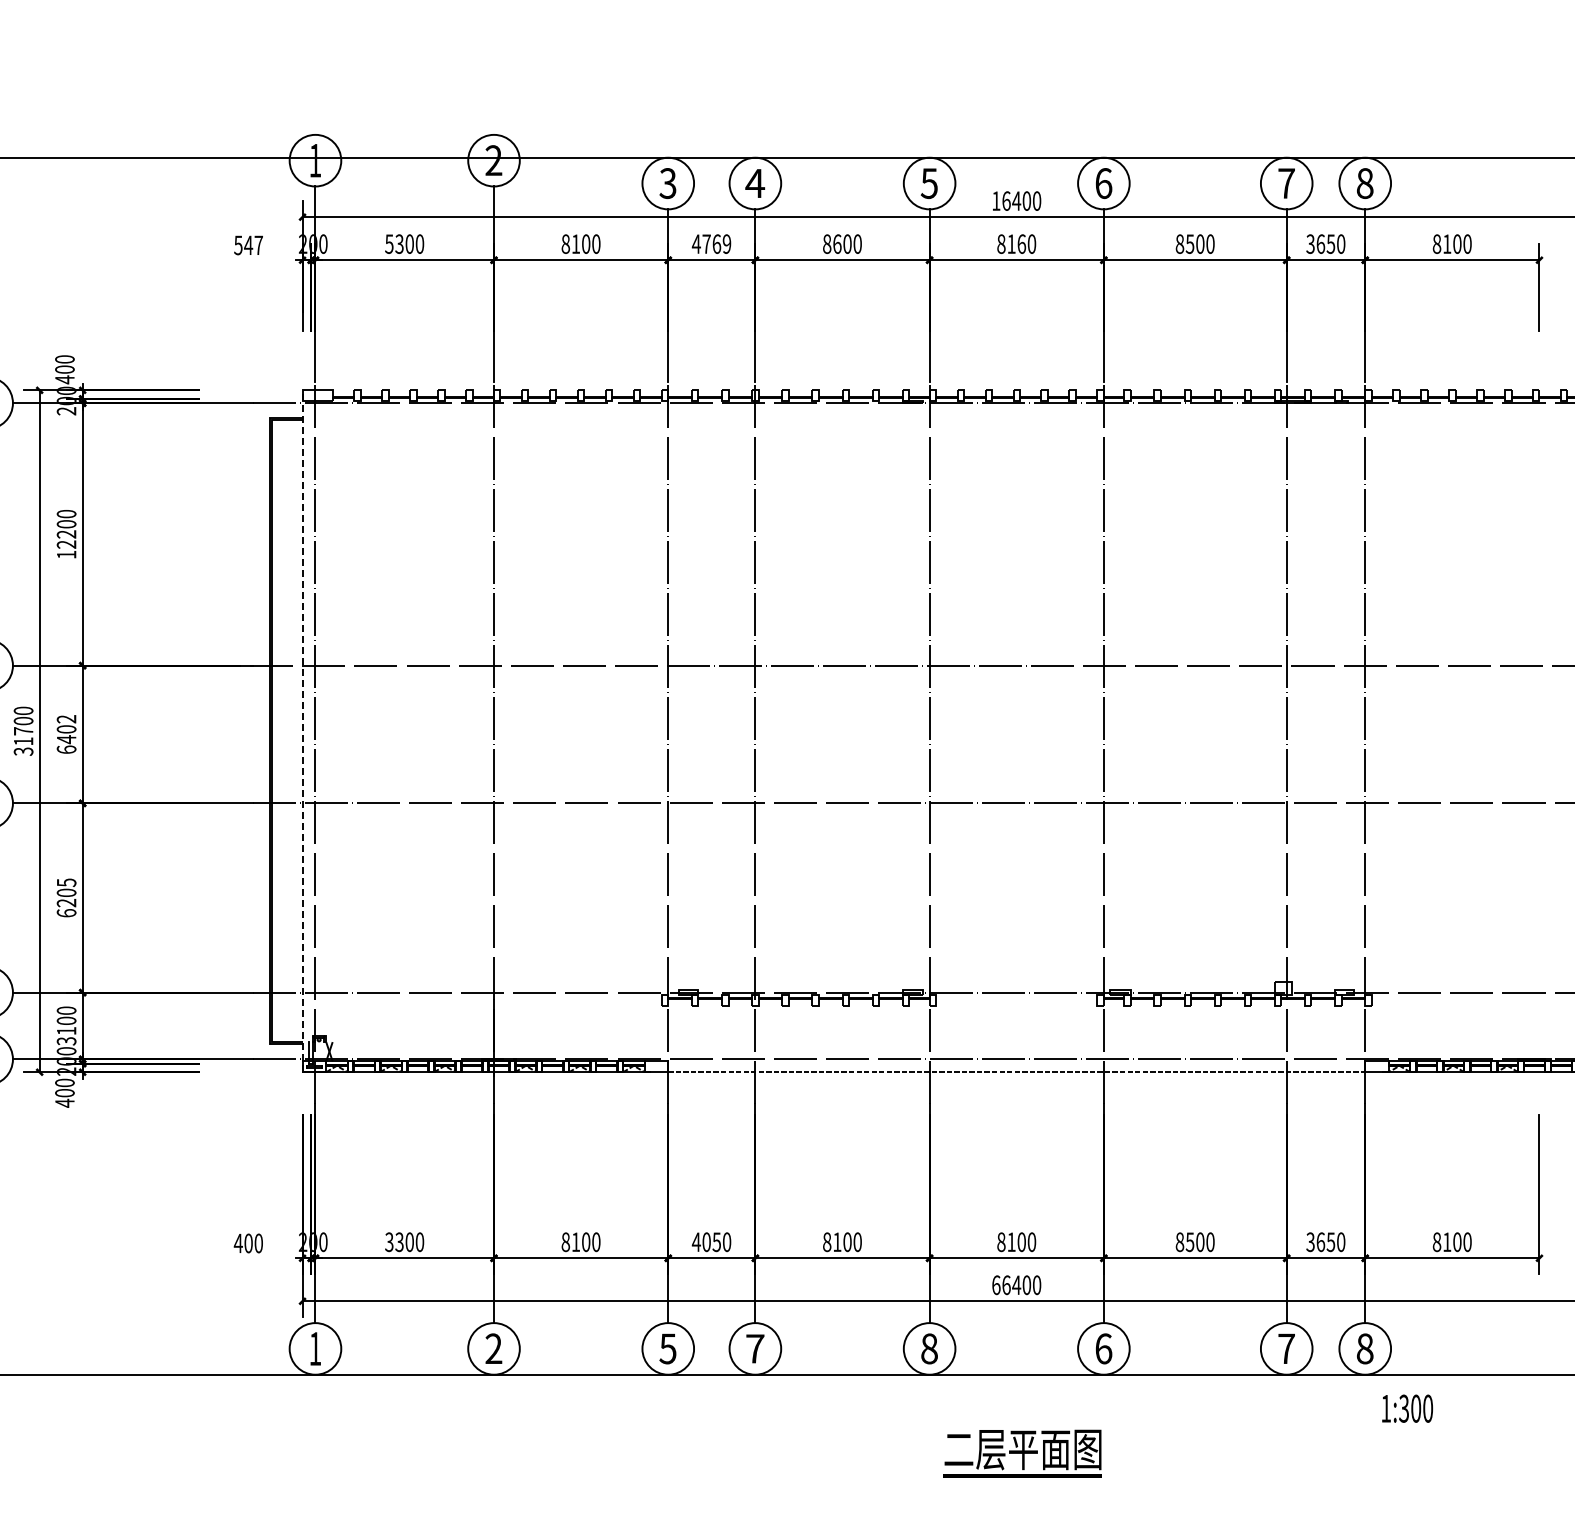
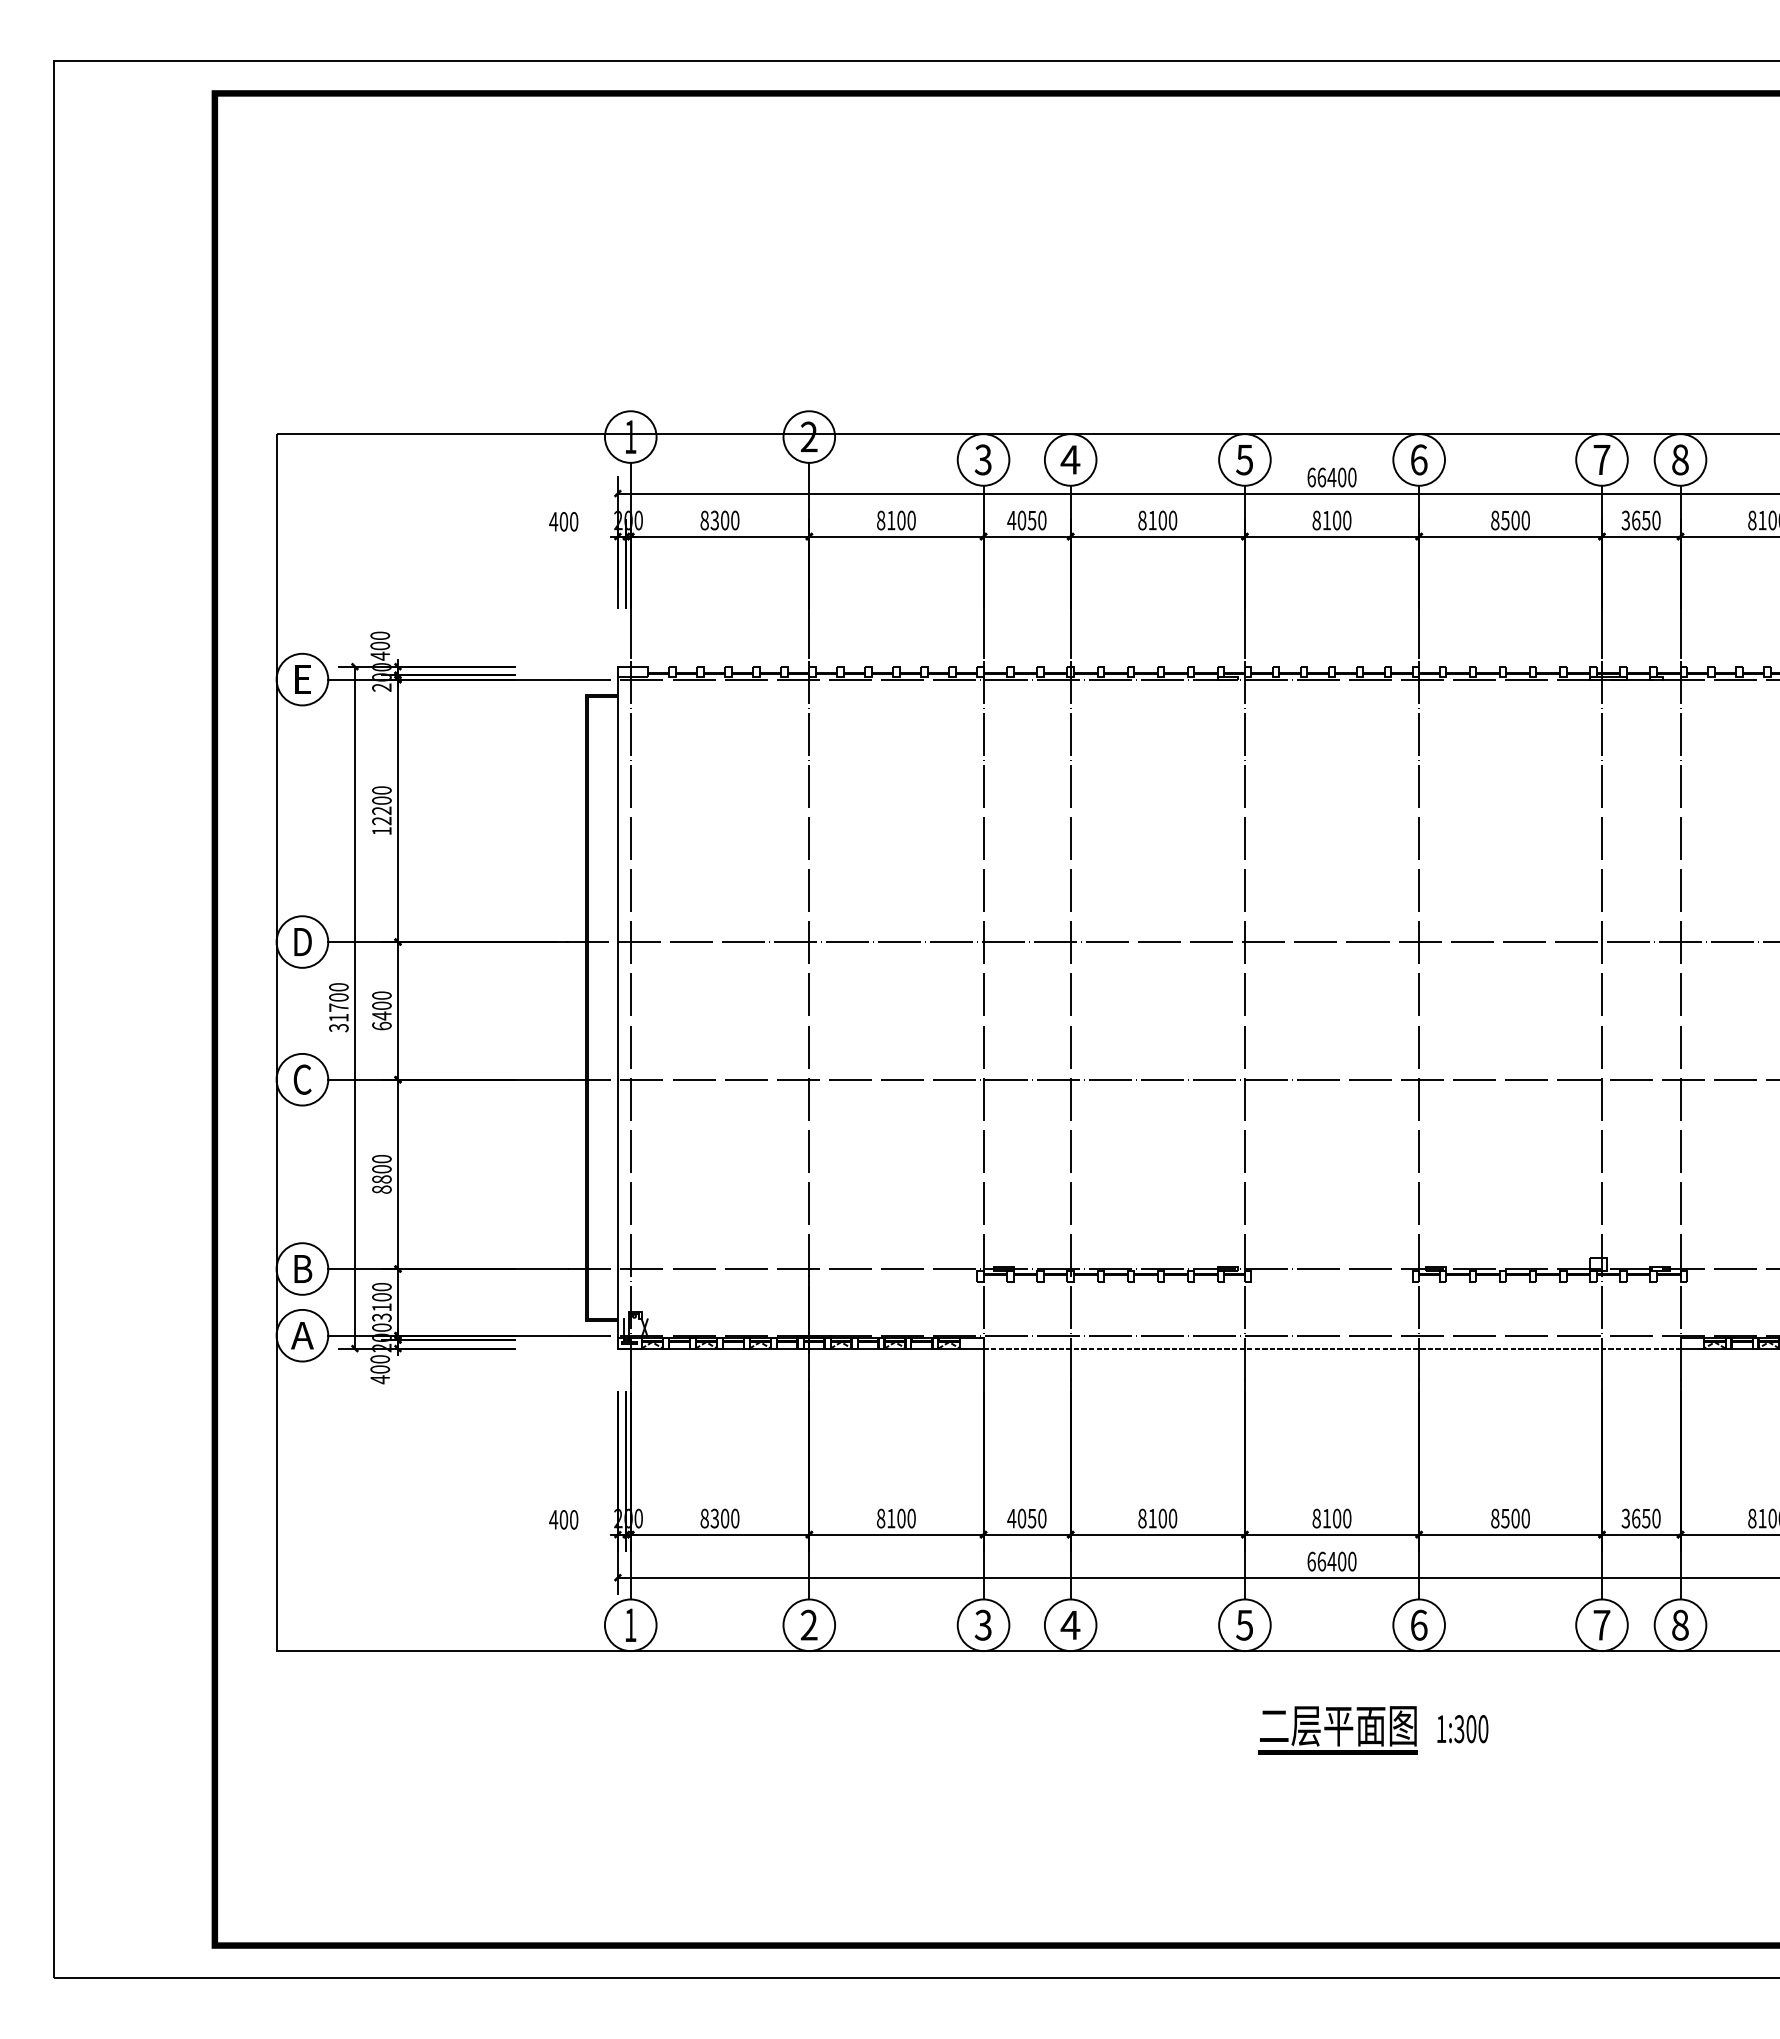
text: (996, 201) -> (1311, 477), 16400 -> 66400
text: (389, 244) -> (704, 520), 5300 -> 8300
text: (716, 244) -> (1031, 520), 4769 -> 4050
text: (837, 244) -> (1152, 520), 8600 -> 8100
text: (1022, 244) -> (1337, 520), 8160 -> 8100
text: (248, 245) -> (563, 521), 547 -> 400
text: (66, 719) -> (381, 995), 6402 -> 6400
line: (302, 731) -> (617, 1007), dashed -> solid
text: (66, 898) -> (381, 1174), 6205 -> 8800
text: (389, 1242) -> (704, 1518), 3300 -> 8300
text: (668, 1348) -> (983, 1624), 5 -> 3
text: (929, 1348) -> (1244, 1624), 8 -> 5
text: (755, 1349) -> (1070, 1625), 7 -> 4
text: (1407, 1409) -> (1462, 1729), moved

